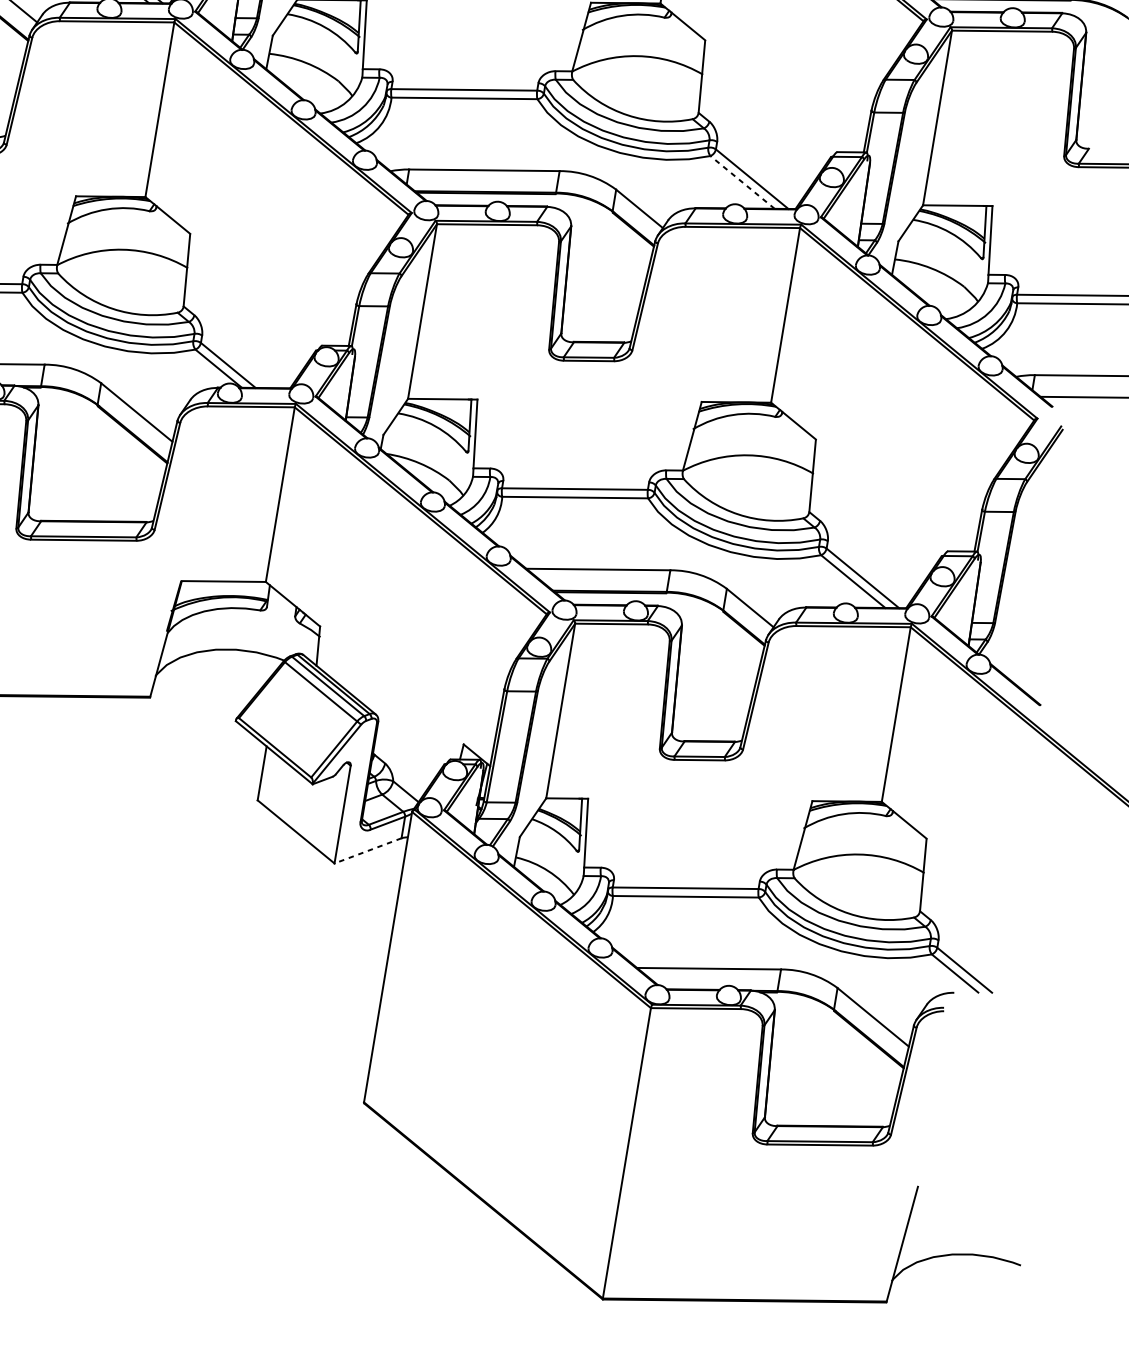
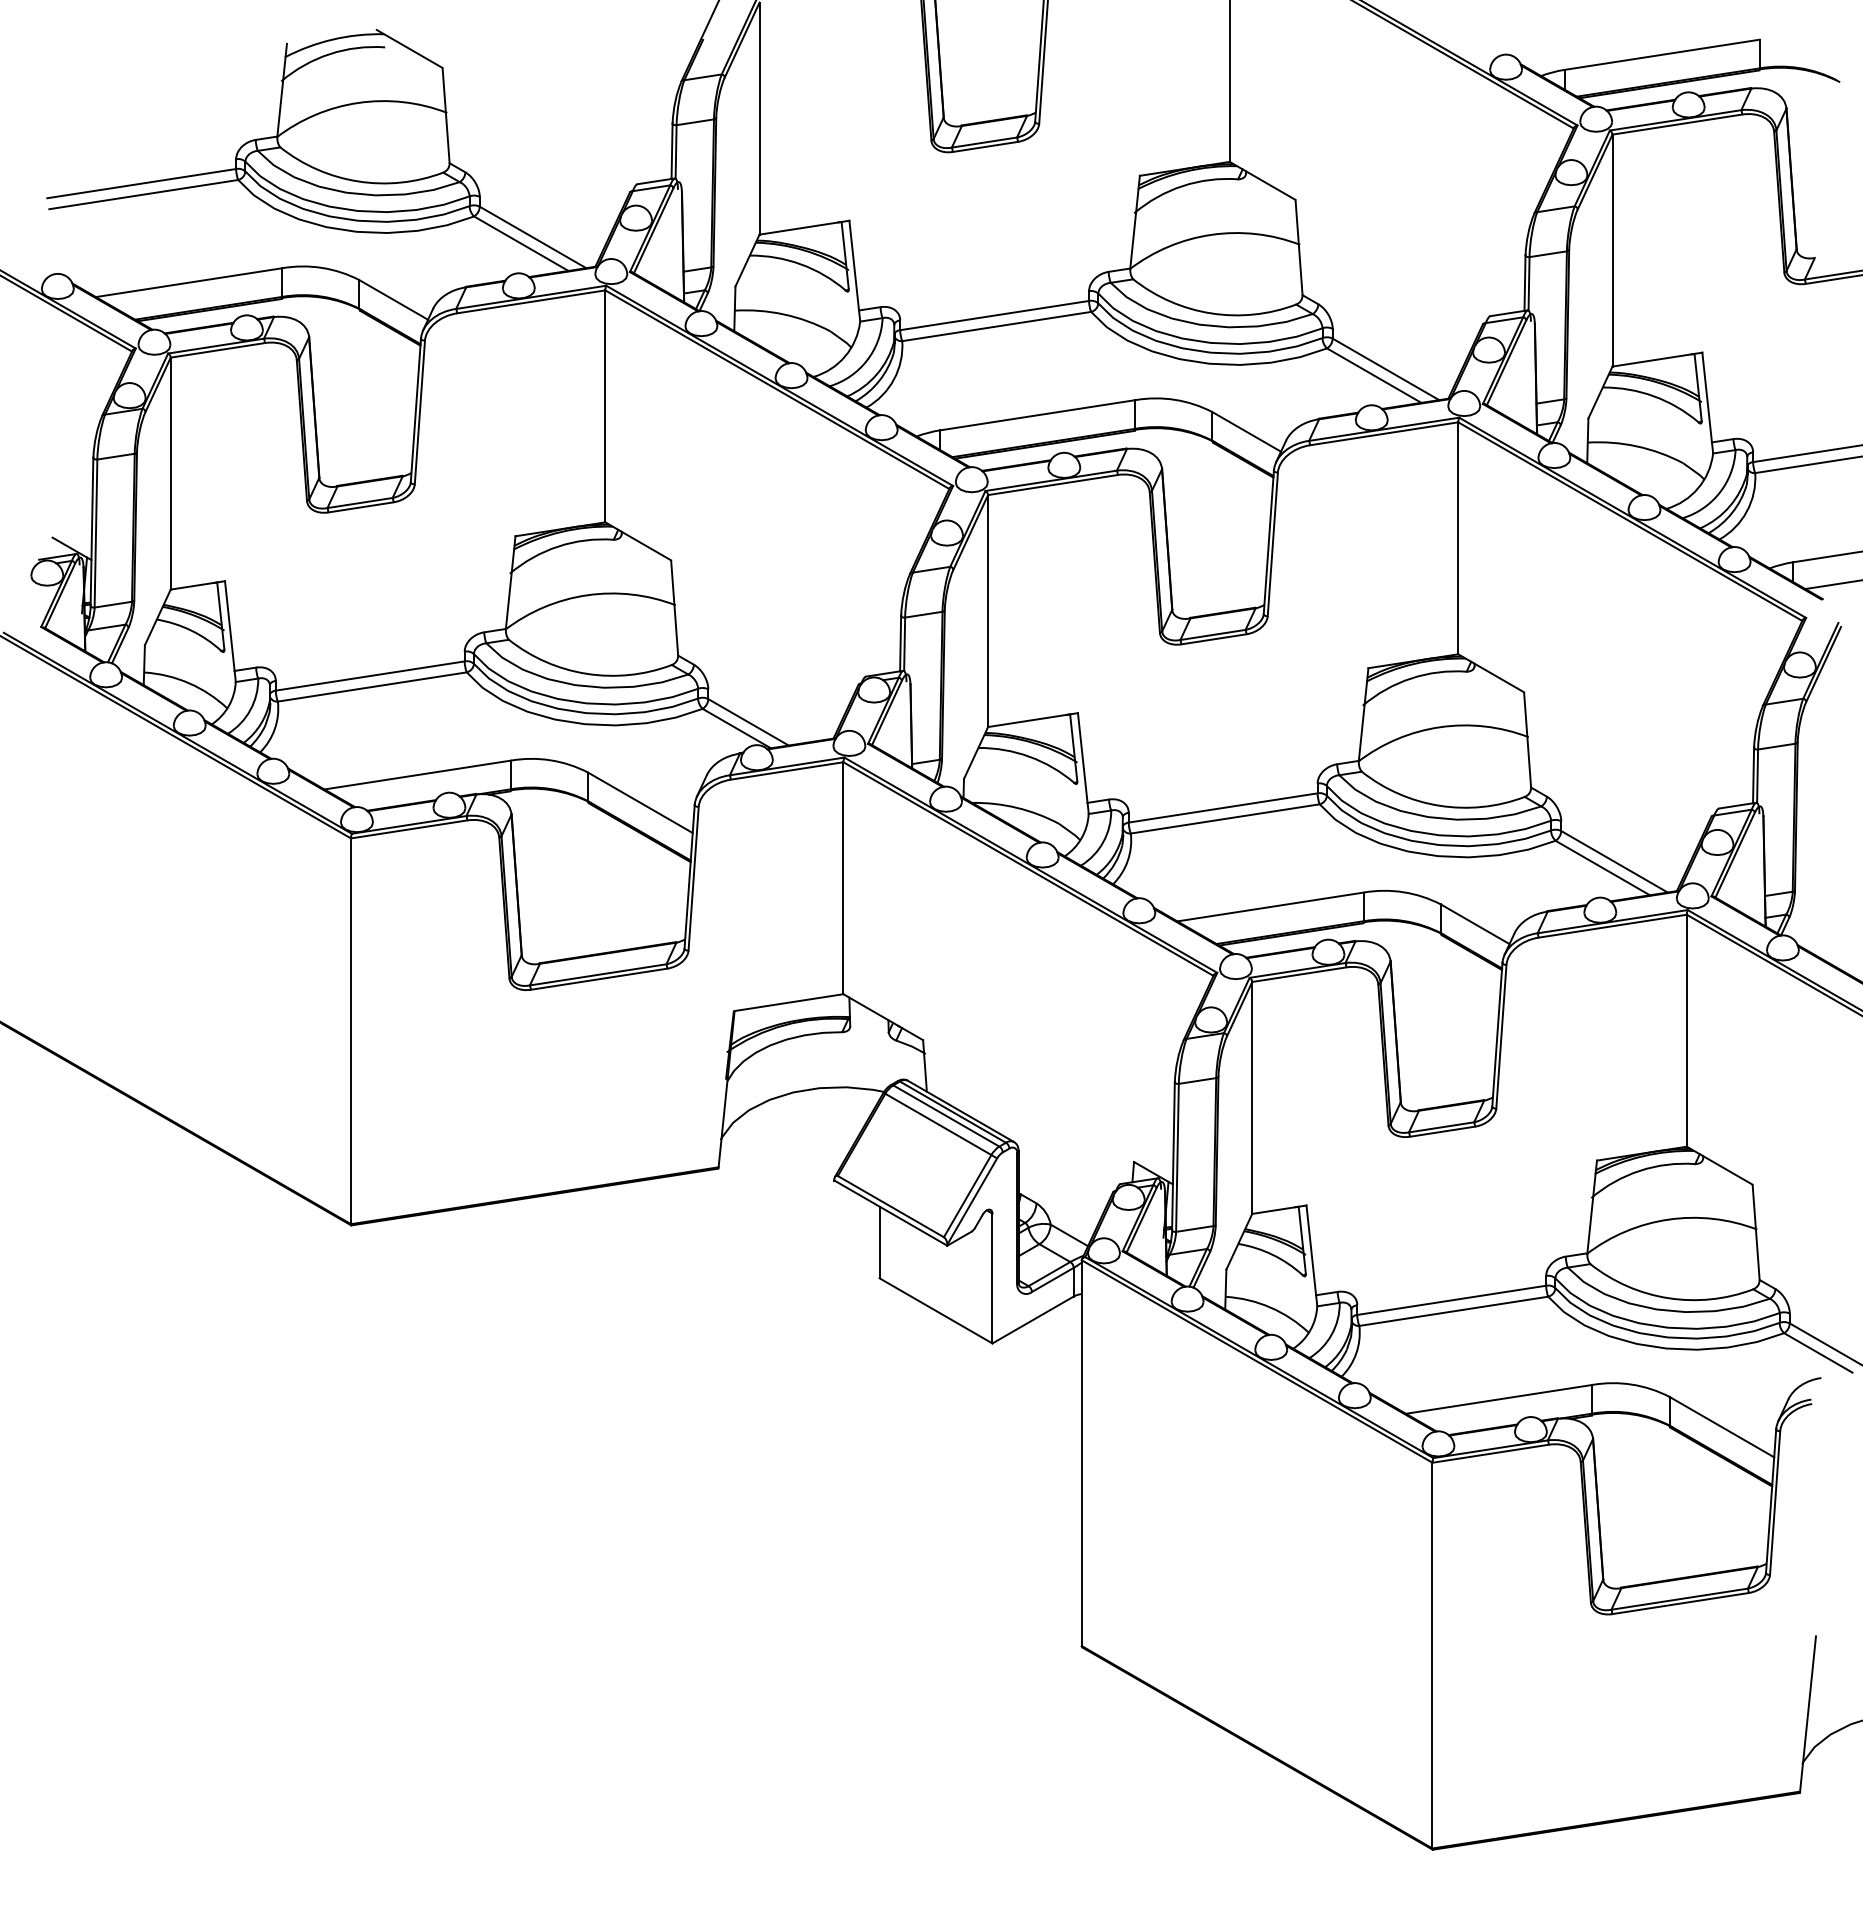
line: (742, 182) -> (1373, 375), dashed -> solid
line: (368, 851) -> (1033, 1320), dashed -> solid

